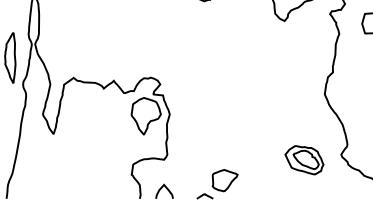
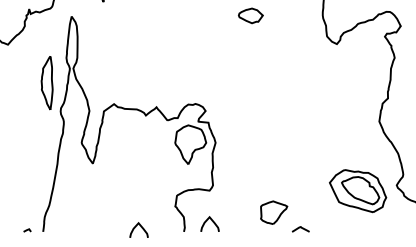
part: (304, 160) -> (357, 191), size x1.4
curve: (94, 194) -> (136, 227), added
curve: (204, 195) -> (300, 228), moved

